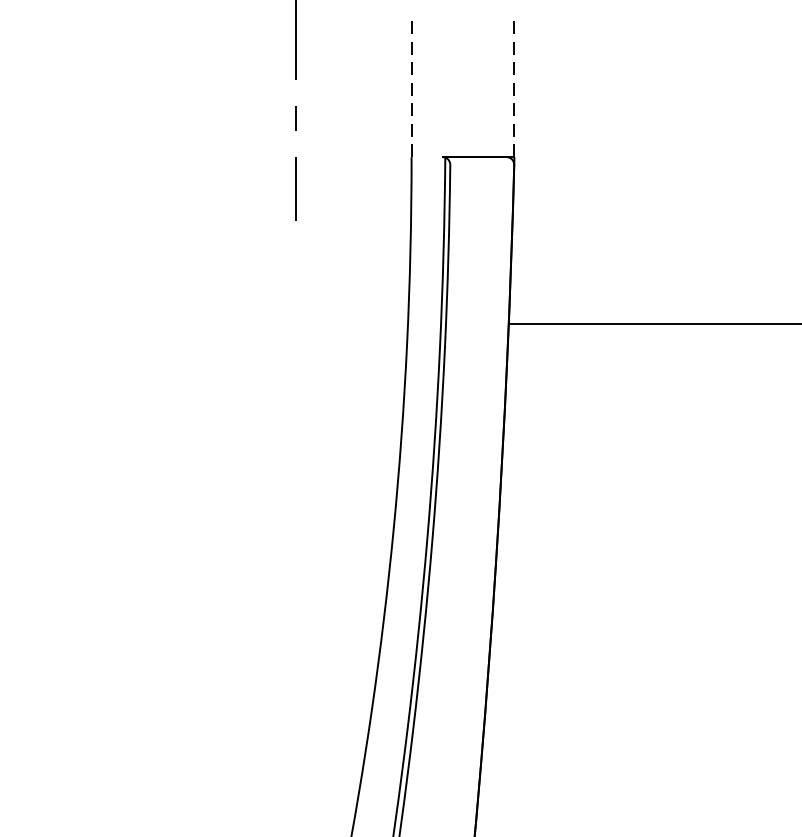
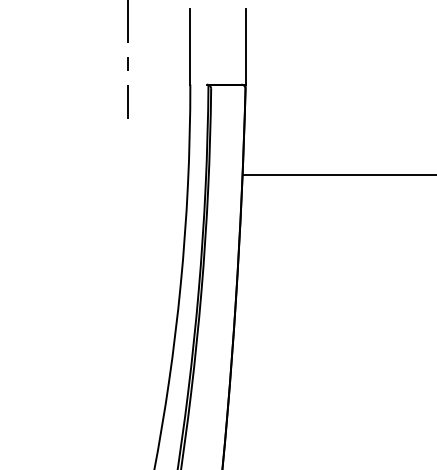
line: (411, 86) -> (190, 46), dashed -> solid
line: (514, 86) -> (245, 46), dashed -> solid

